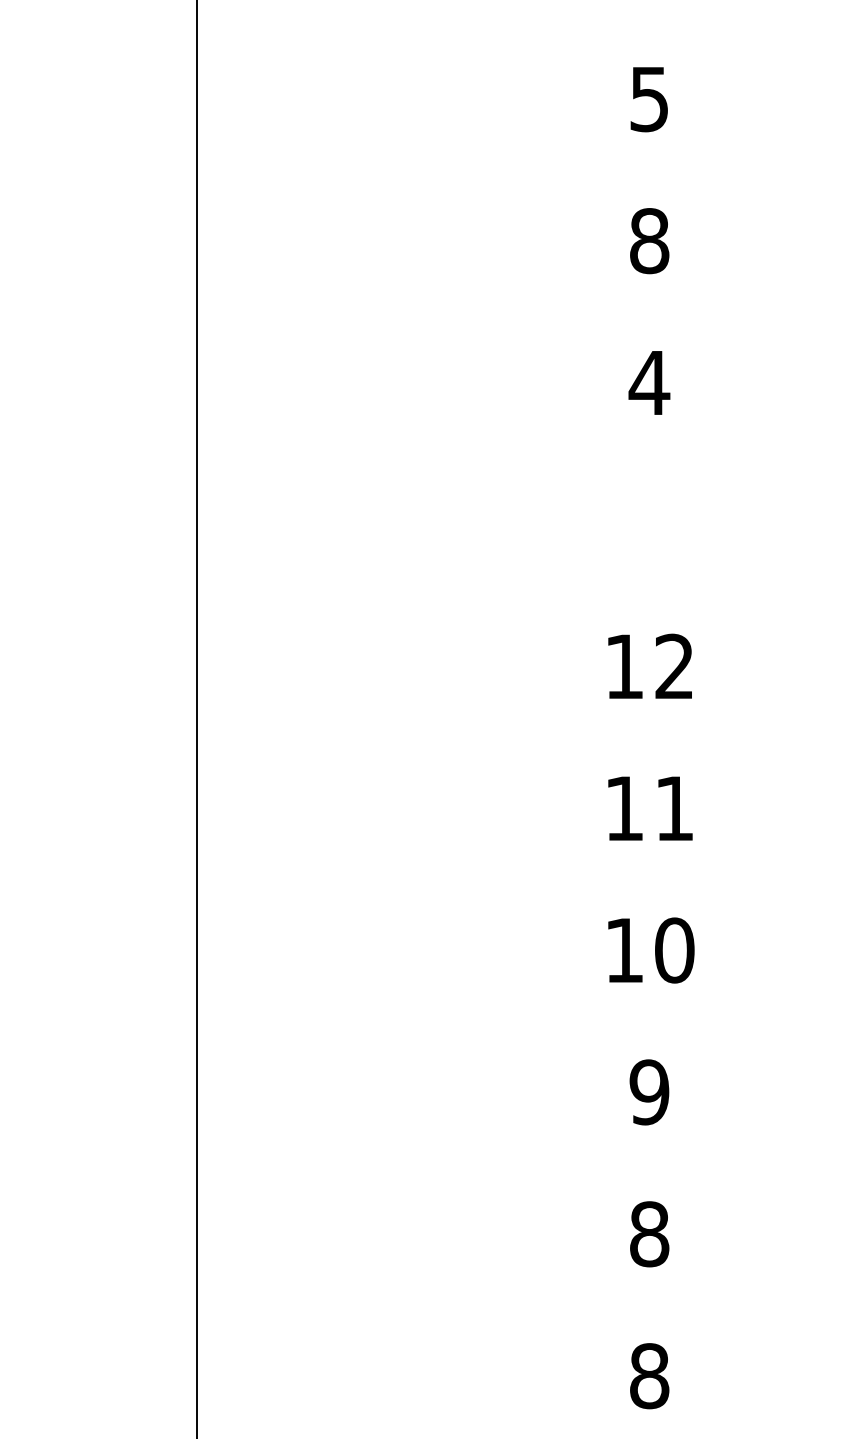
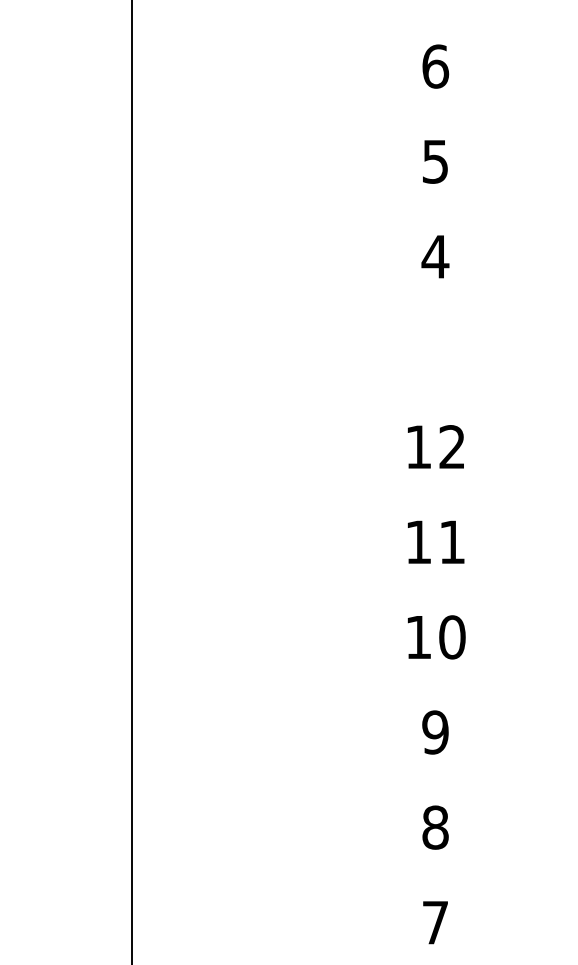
text: (649, 99) -> (435, 66), 5 -> 6
text: (649, 240) -> (435, 161), 8 -> 5
text: (649, 1375) -> (435, 922), 8 -> 7

